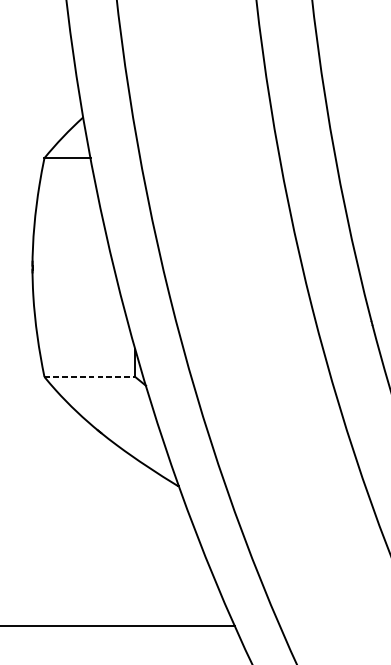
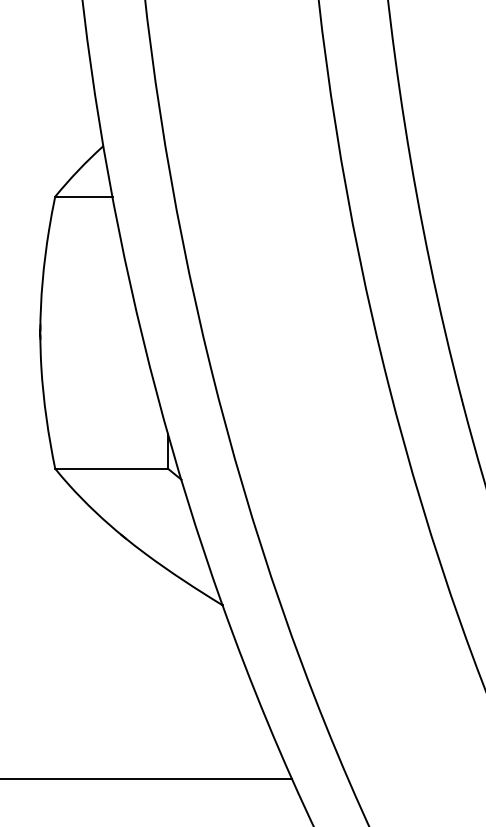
line: (90, 376) -> (112, 468), dashed -> solid

